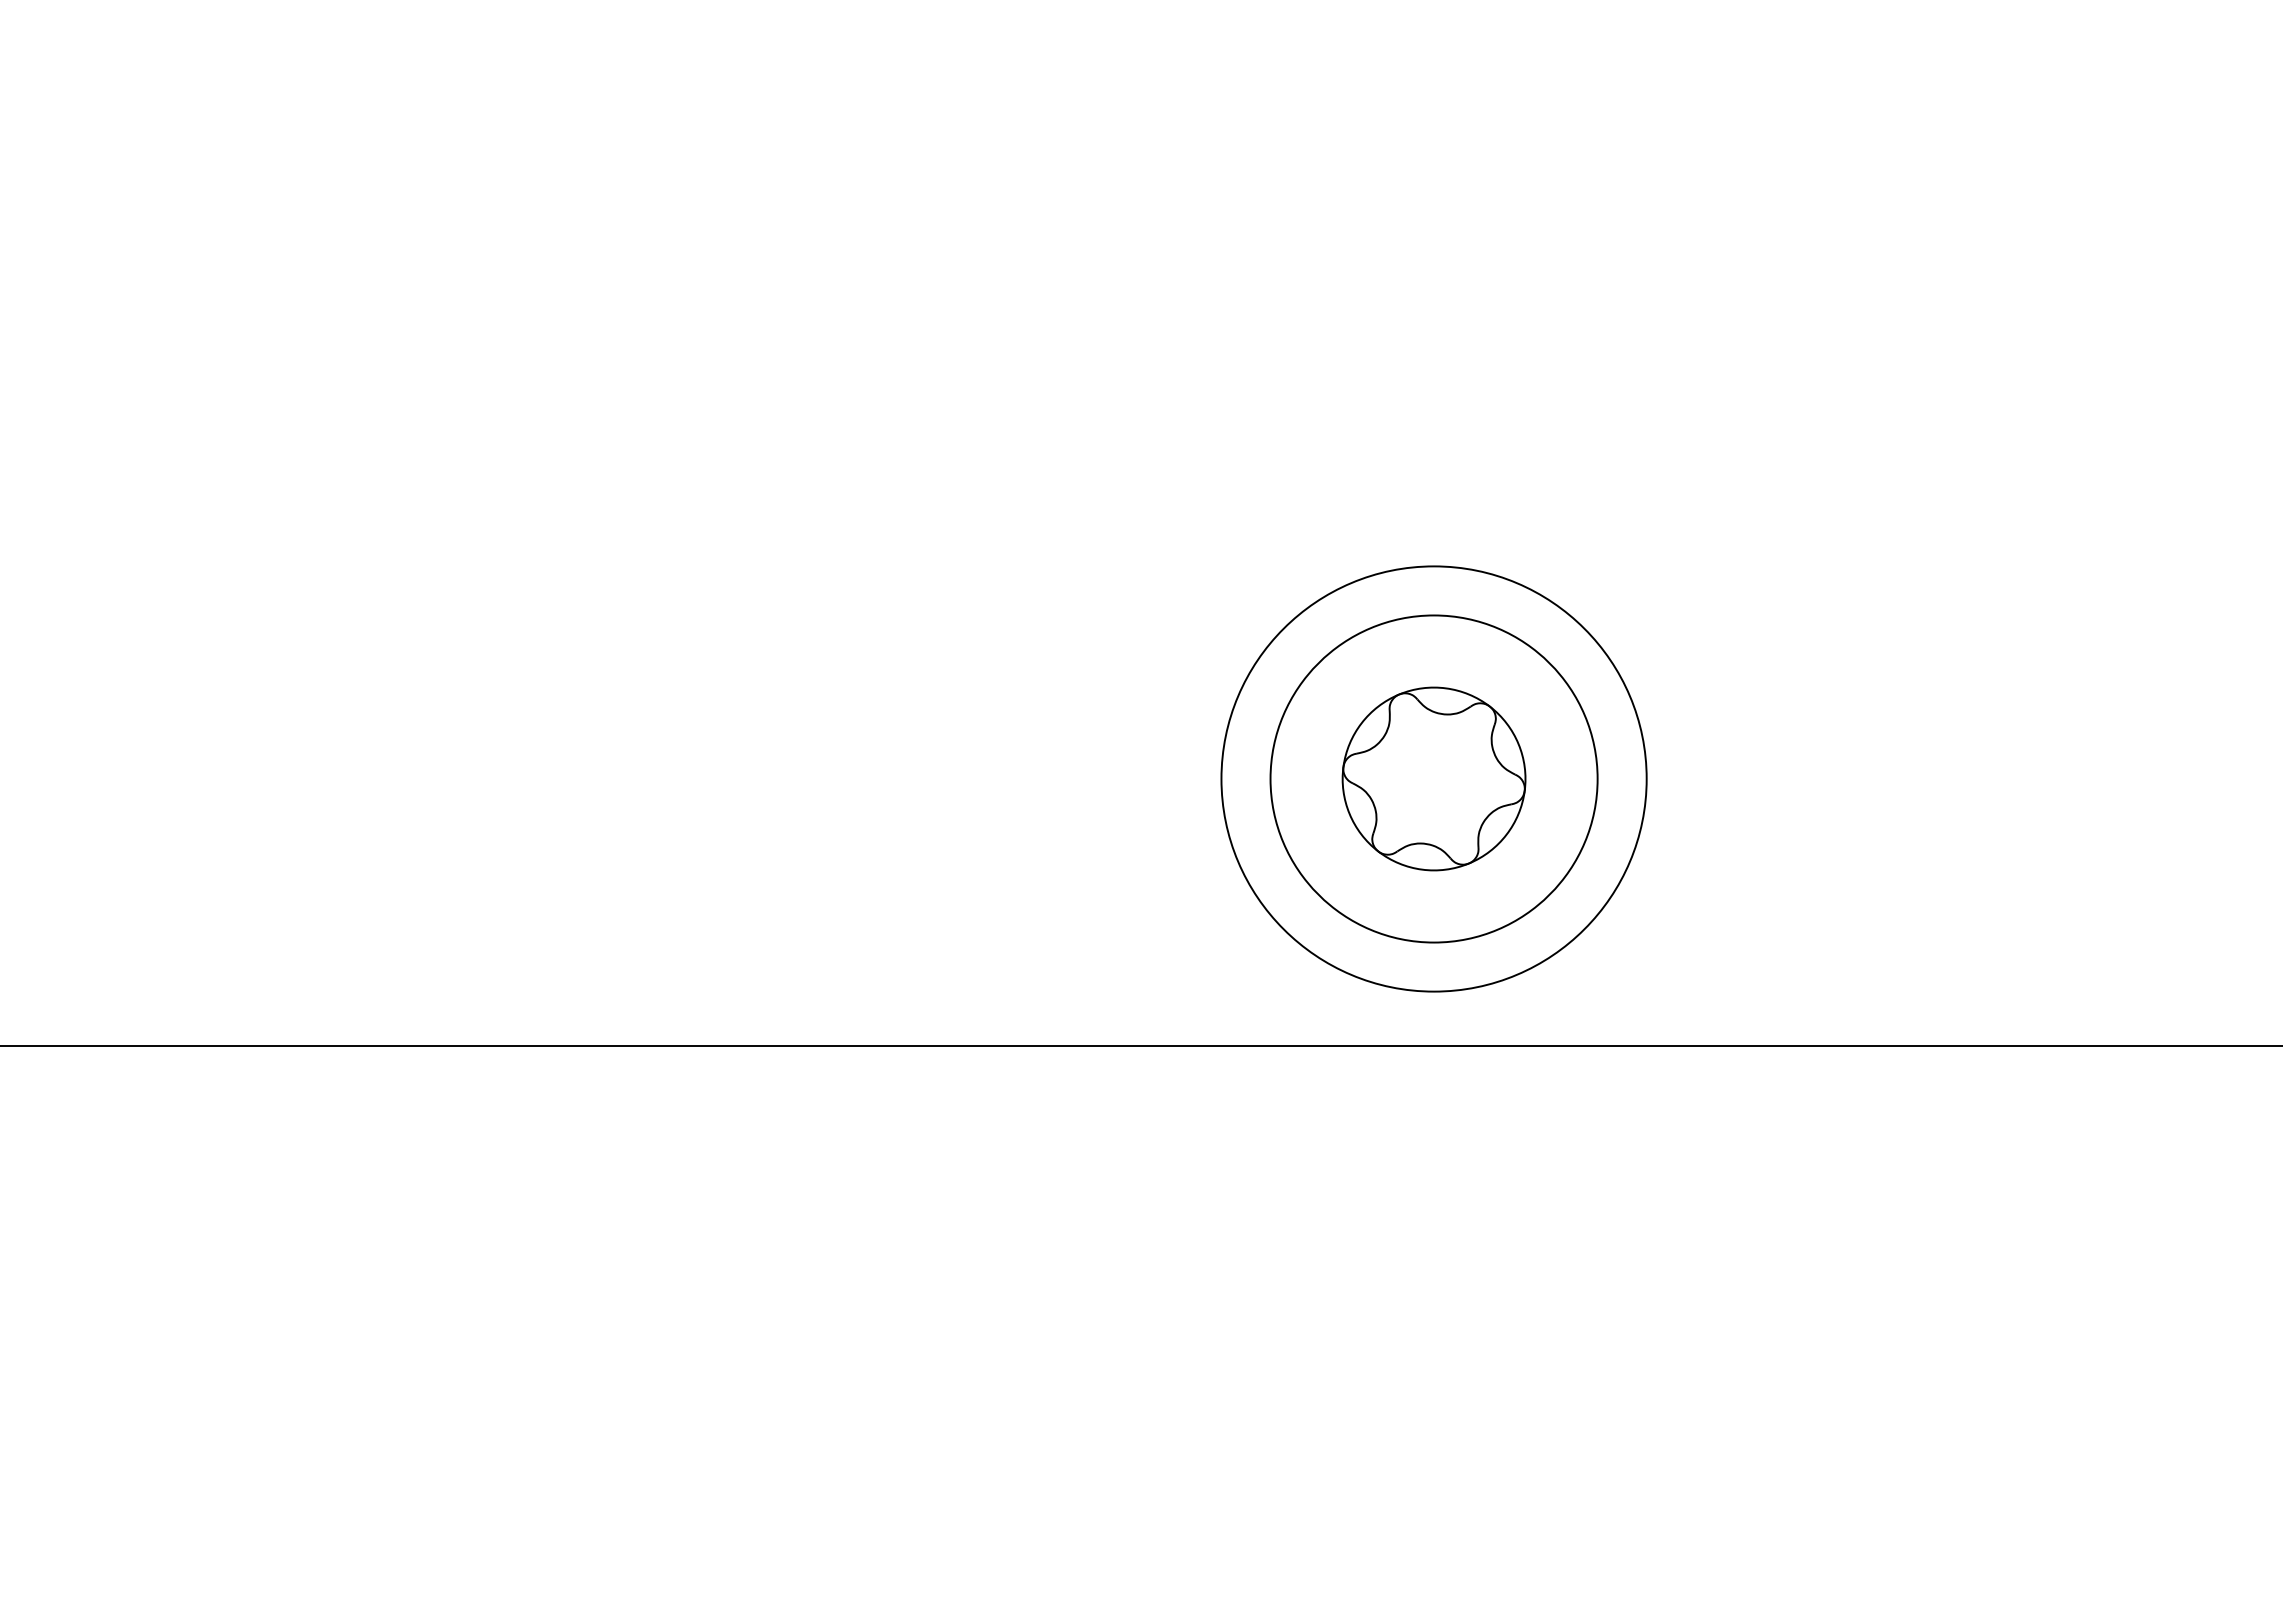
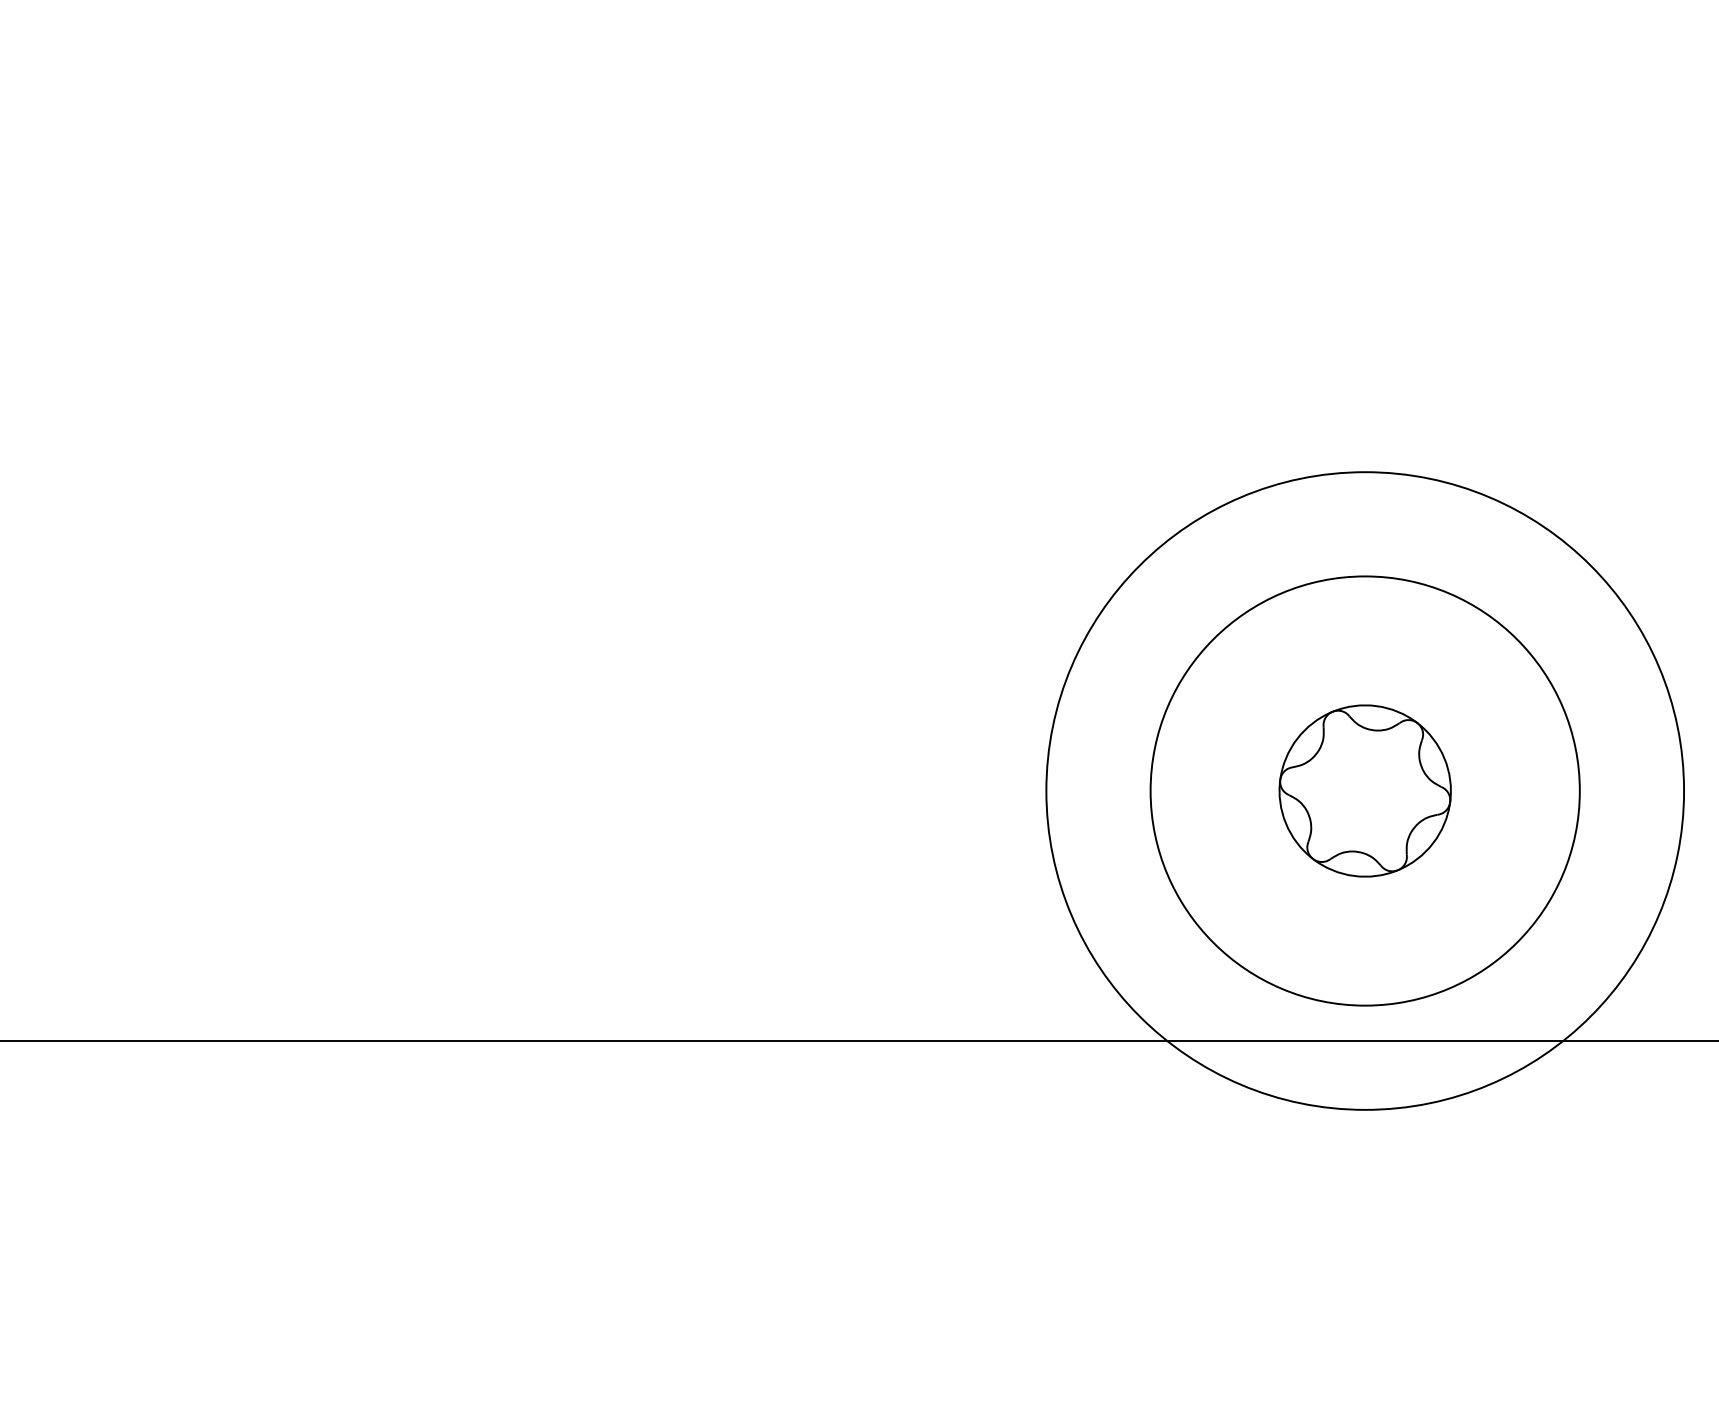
circle: (1433, 778) -> (1364, 790), size x1.4
circle: (1433, 778) -> (1364, 790), size x1.6

